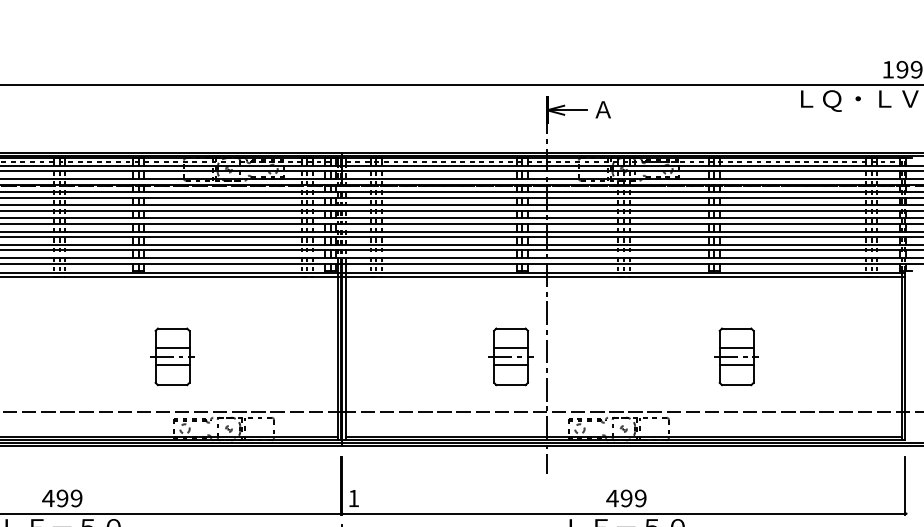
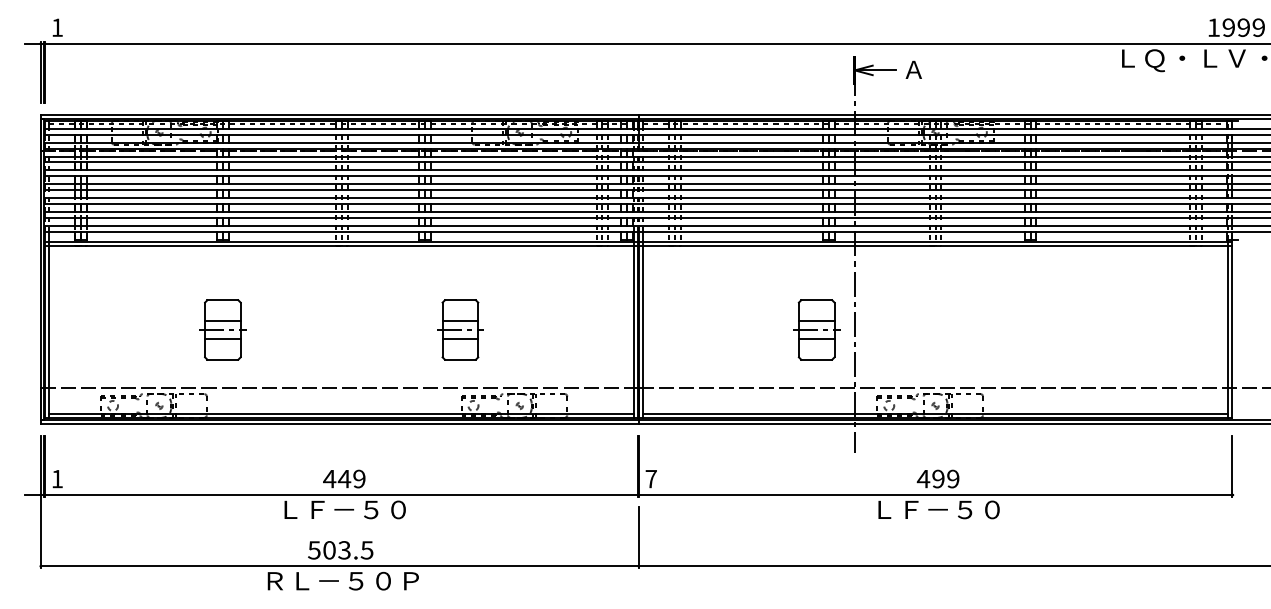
part: (736, 356) -> (1054, 329), removed
text: (62, 497) -> (344, 478), 499 -> 449
text: (353, 498) -> (650, 479), 1 -> 7

